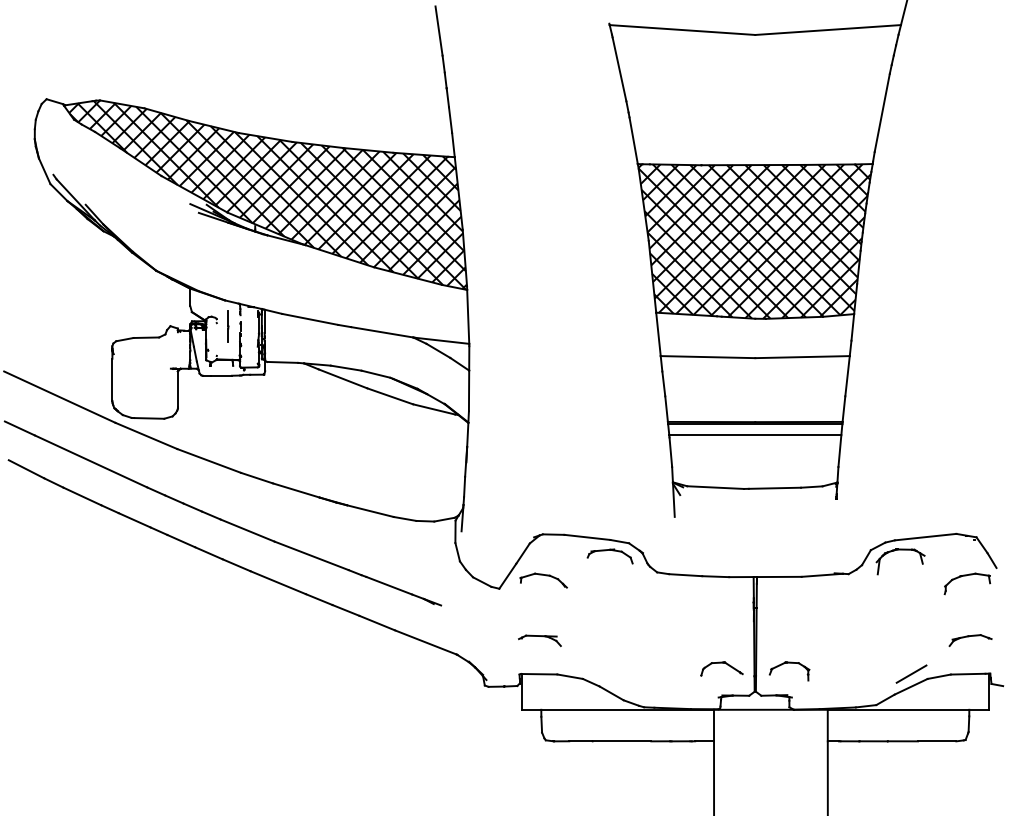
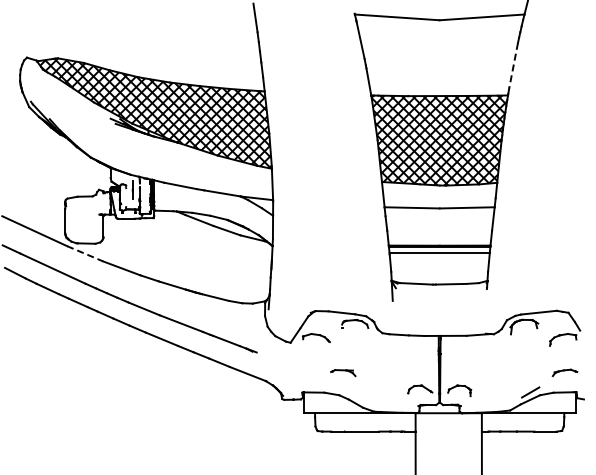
line: (882, 114) -> (513, 66), solid -> dashed
line: (147, 435) -> (85, 253), solid -> dashed
part: (540, 641) -> (343, 373), moved

